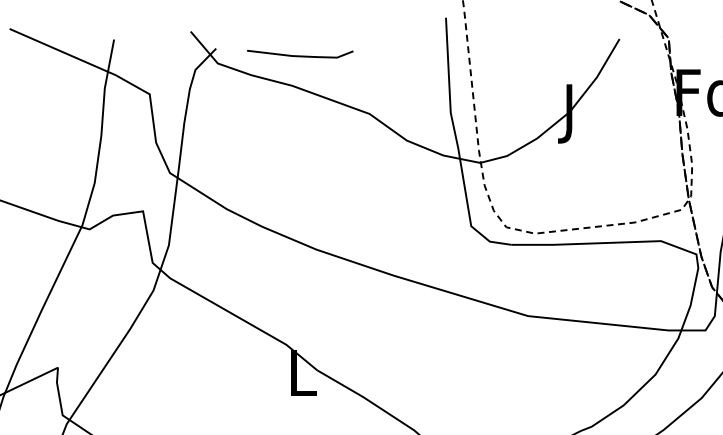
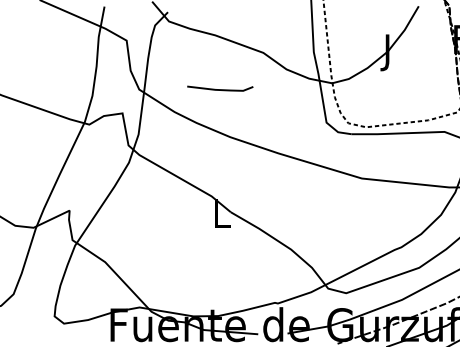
line: (300, 55) -> (220, 89), moved

